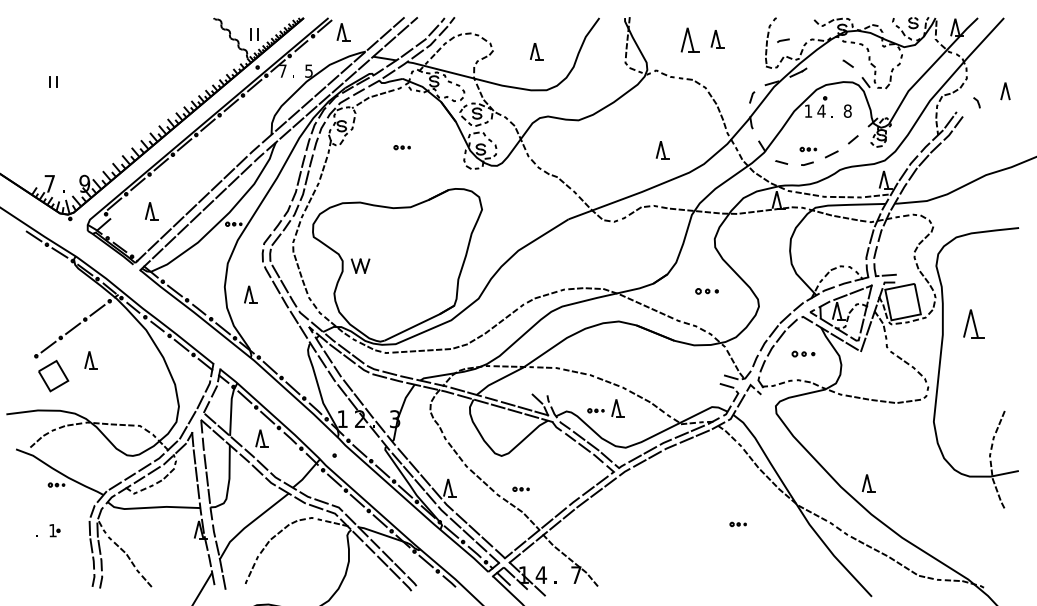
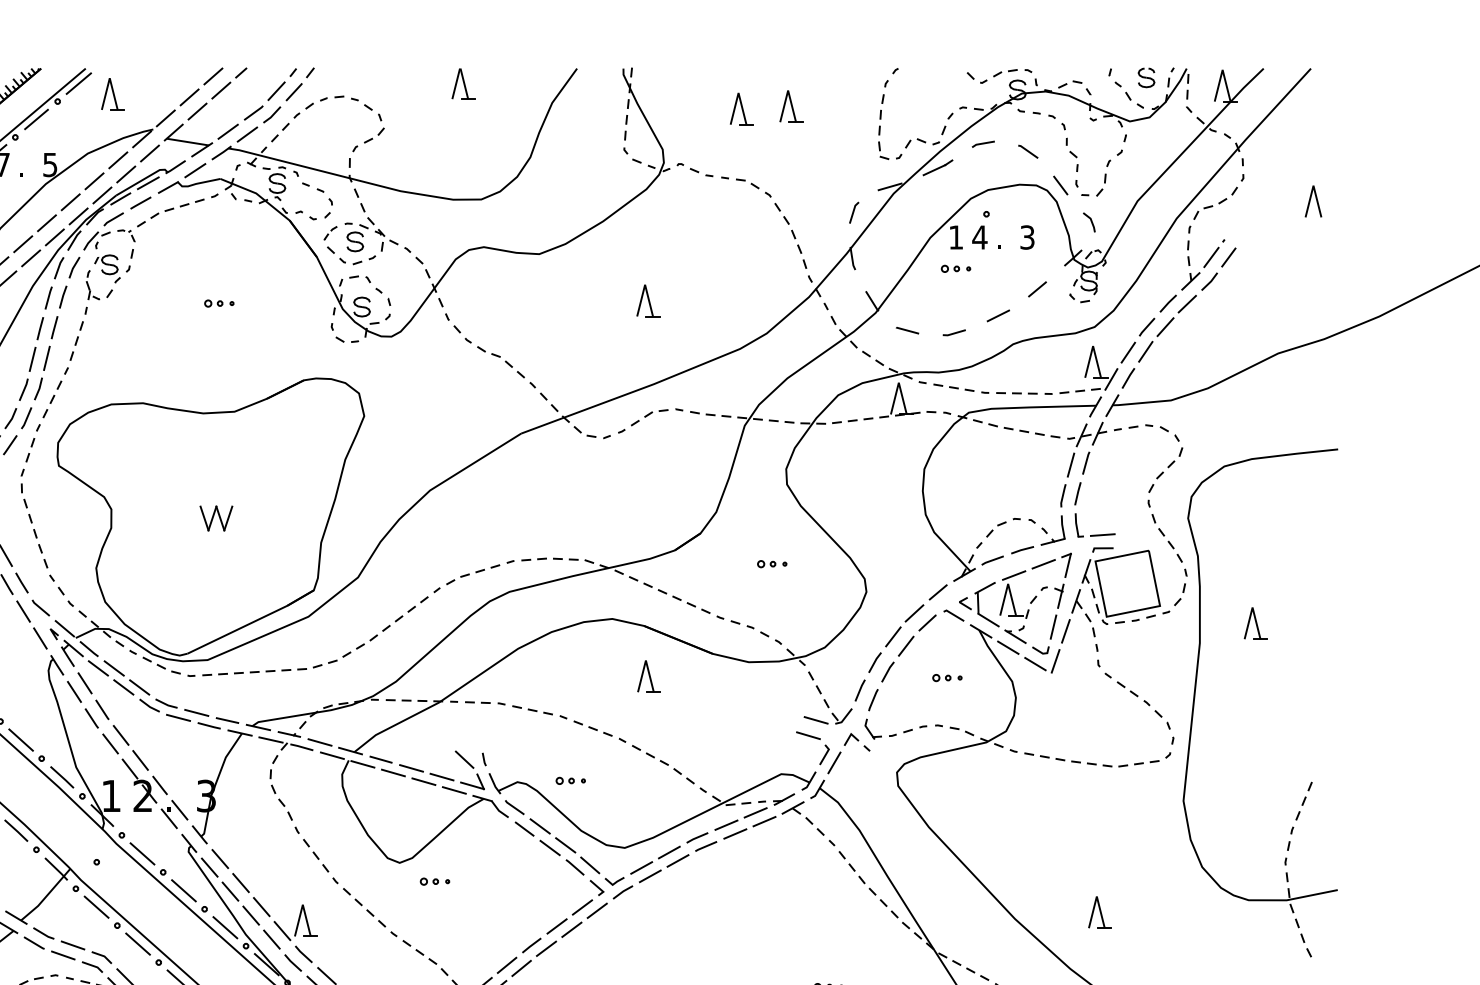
part: (690, 40) -> (742, 109), size x0.71
line: (783, 40) -> (983, 143), moved
part: (536, 51) -> (462, 83), moved
line: (976, 101) -> (1088, 219), moved
text: (847, 110) -> (1026, 236), 8 -> 3
part: (808, 149) -> (956, 268), moved
part: (662, 150) -> (647, 301), moved
part: (360, 265) -> (216, 517), moved
part: (706, 290) -> (771, 562), size x0.71
part: (973, 324) -> (1255, 624), size x0.62
part: (803, 353) -> (947, 676), size x0.71
part: (617, 408) -> (647, 676), moved
part: (868, 483) -> (1099, 912), moved
part: (520, 488) -> (433, 880), moved

